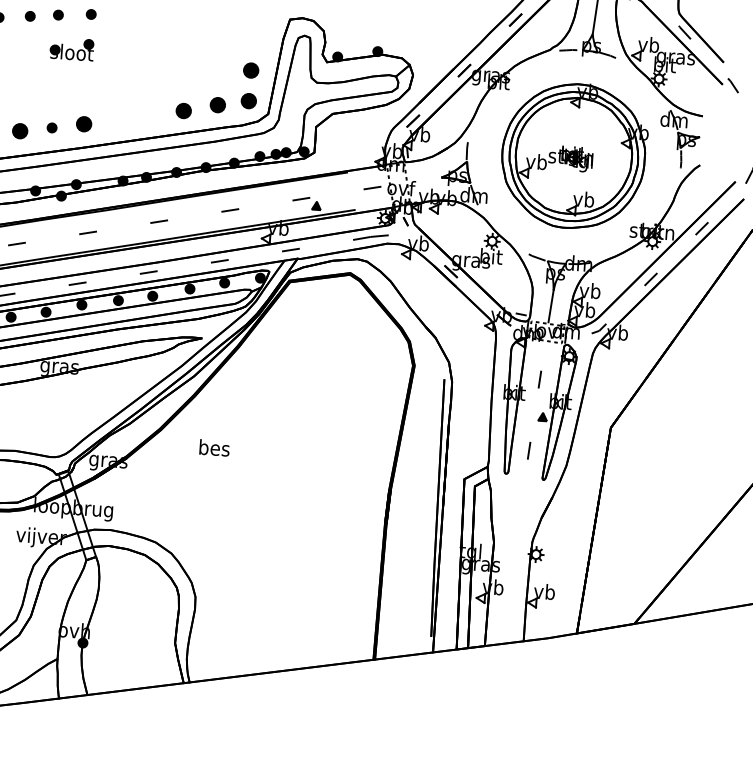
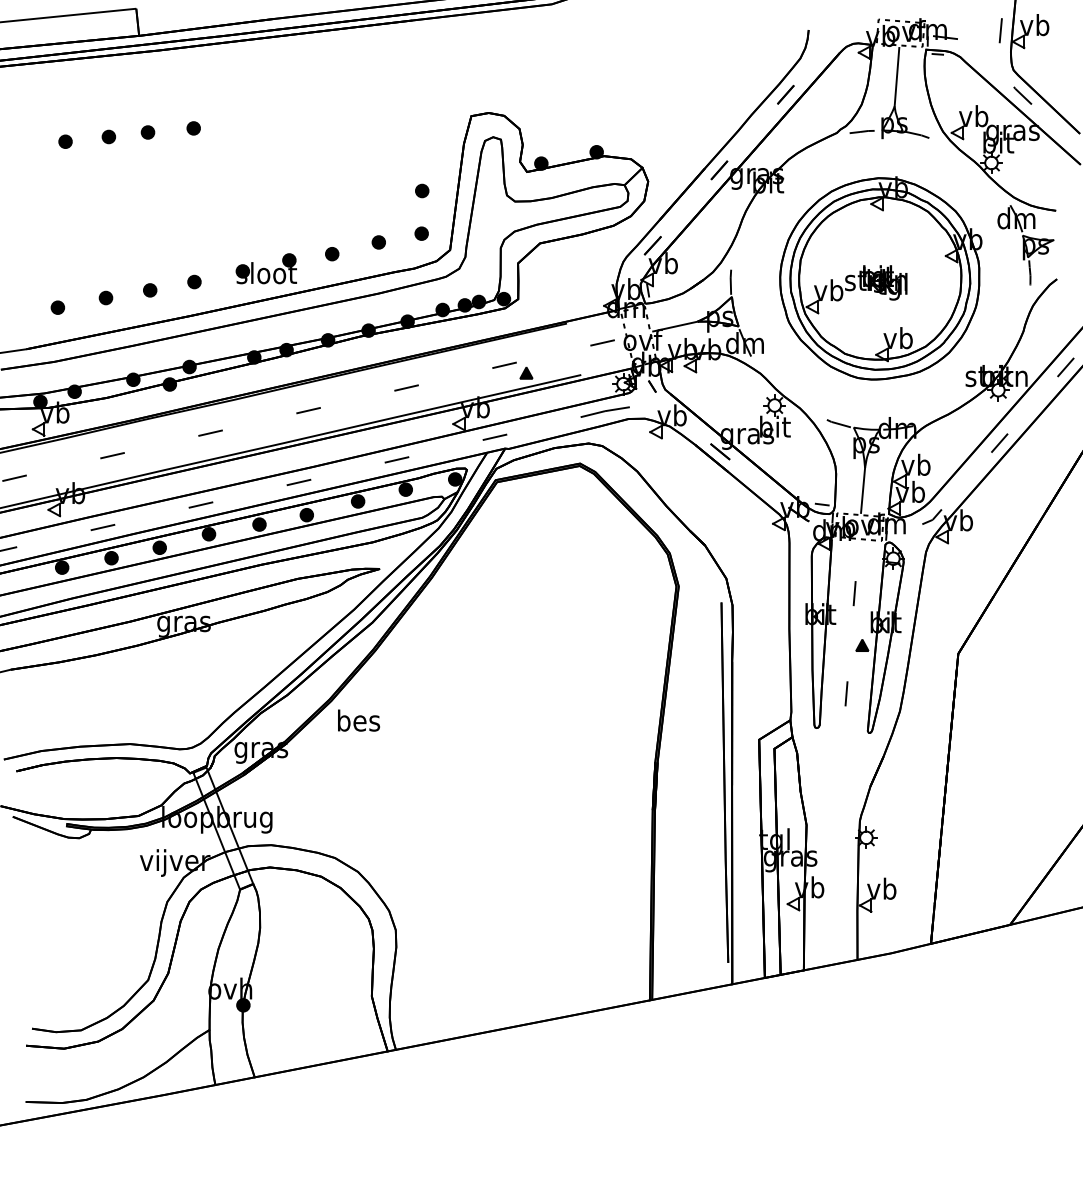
part: (71, 49) -> (265, 268), moved
part: (251, 70) -> (422, 190), size x0.62
part: (248, 100) -> (421, 233), size x0.62
part: (217, 105) -> (378, 242), size x0.62
part: (184, 111) -> (332, 254), size x0.62
part: (84, 123) -> (194, 281), size x0.62
part: (19, 130) -> (105, 297), size x0.62
line: (425, 179) -> (675, 326), added
text: (214, 447) -> (358, 720), moved

